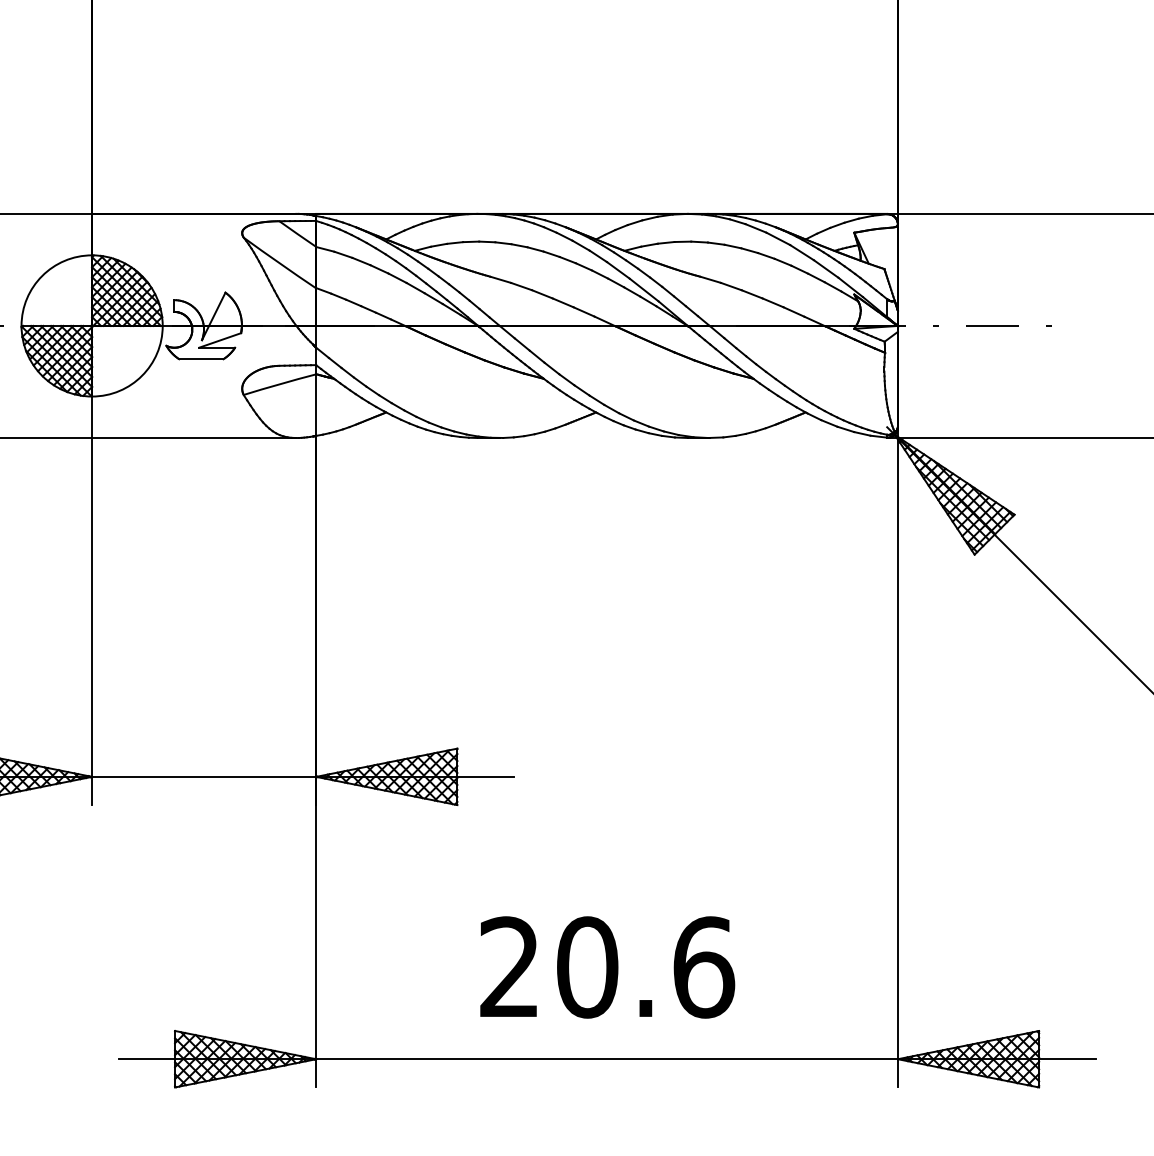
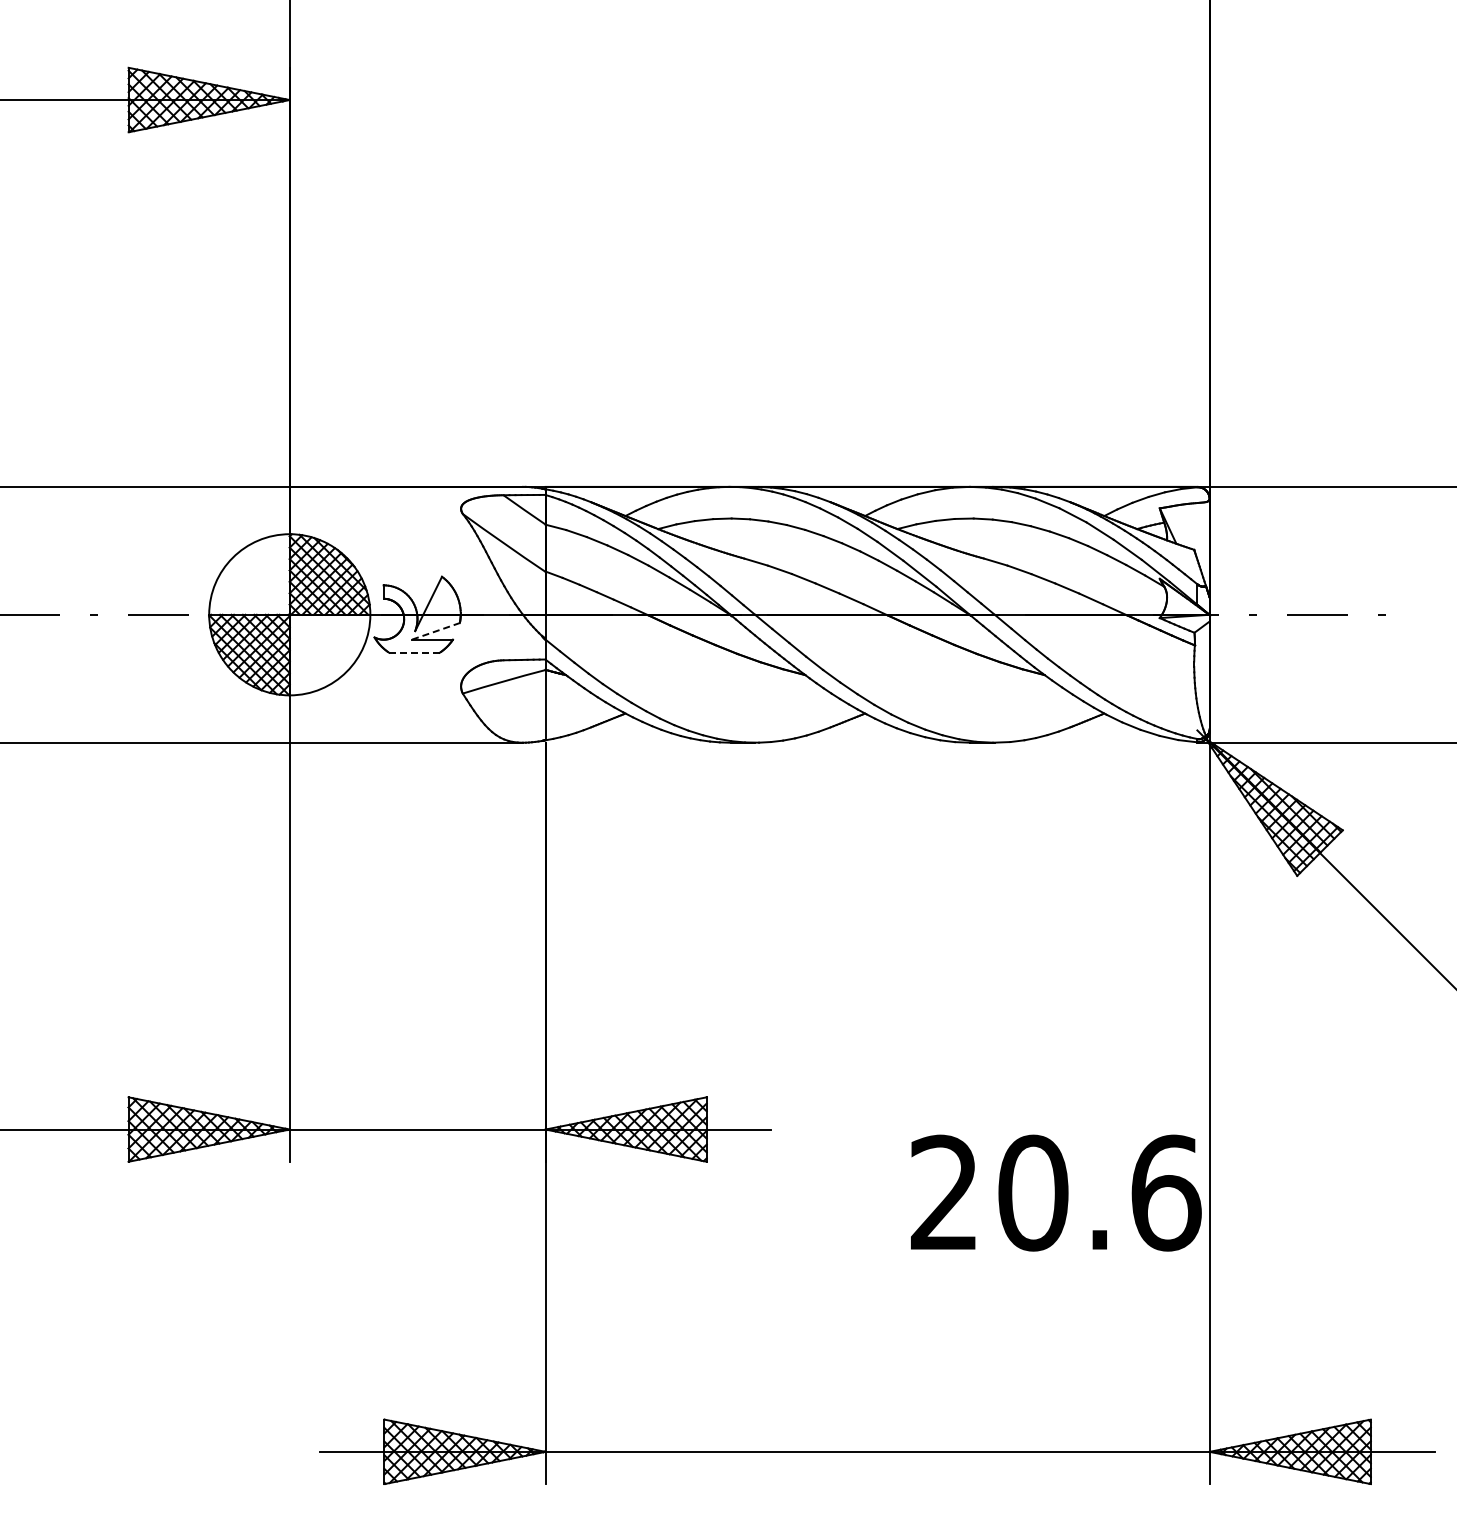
line: (220, 340) -> (436, 631), solid -> dashed
line: (201, 358) -> (414, 652), solid -> dashed
text: (607, 966) -> (1056, 1192), moved

